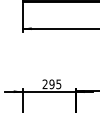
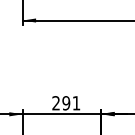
text: (58, 84) -> (75, 103), 295 -> 291

